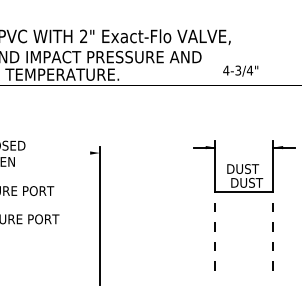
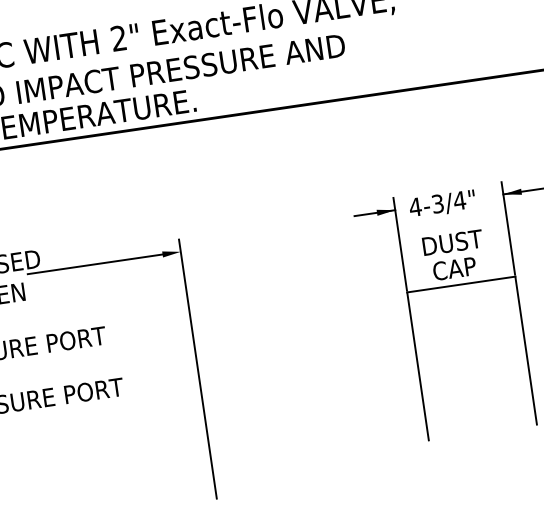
text: (240, 70) -> (441, 203), moved
line: (53, 153) -> (94, 265), added
text: (246, 182) -> (462, 266), DUST -> CAP
line: (215, 231) -> (418, 366), dashed -> solid
line: (273, 231) -> (526, 351), dashed -> solid

